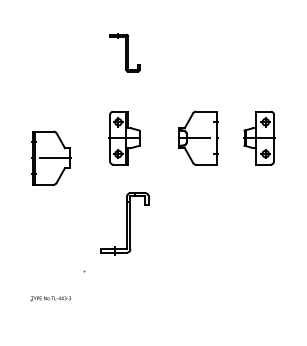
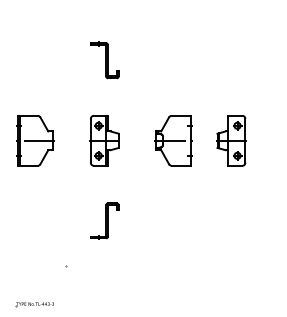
part: (51, 157) -> (35, 140), moved
part: (124, 223) -> (104, 221), size x0.62
part: (50, 298) -> (34, 304), moved

